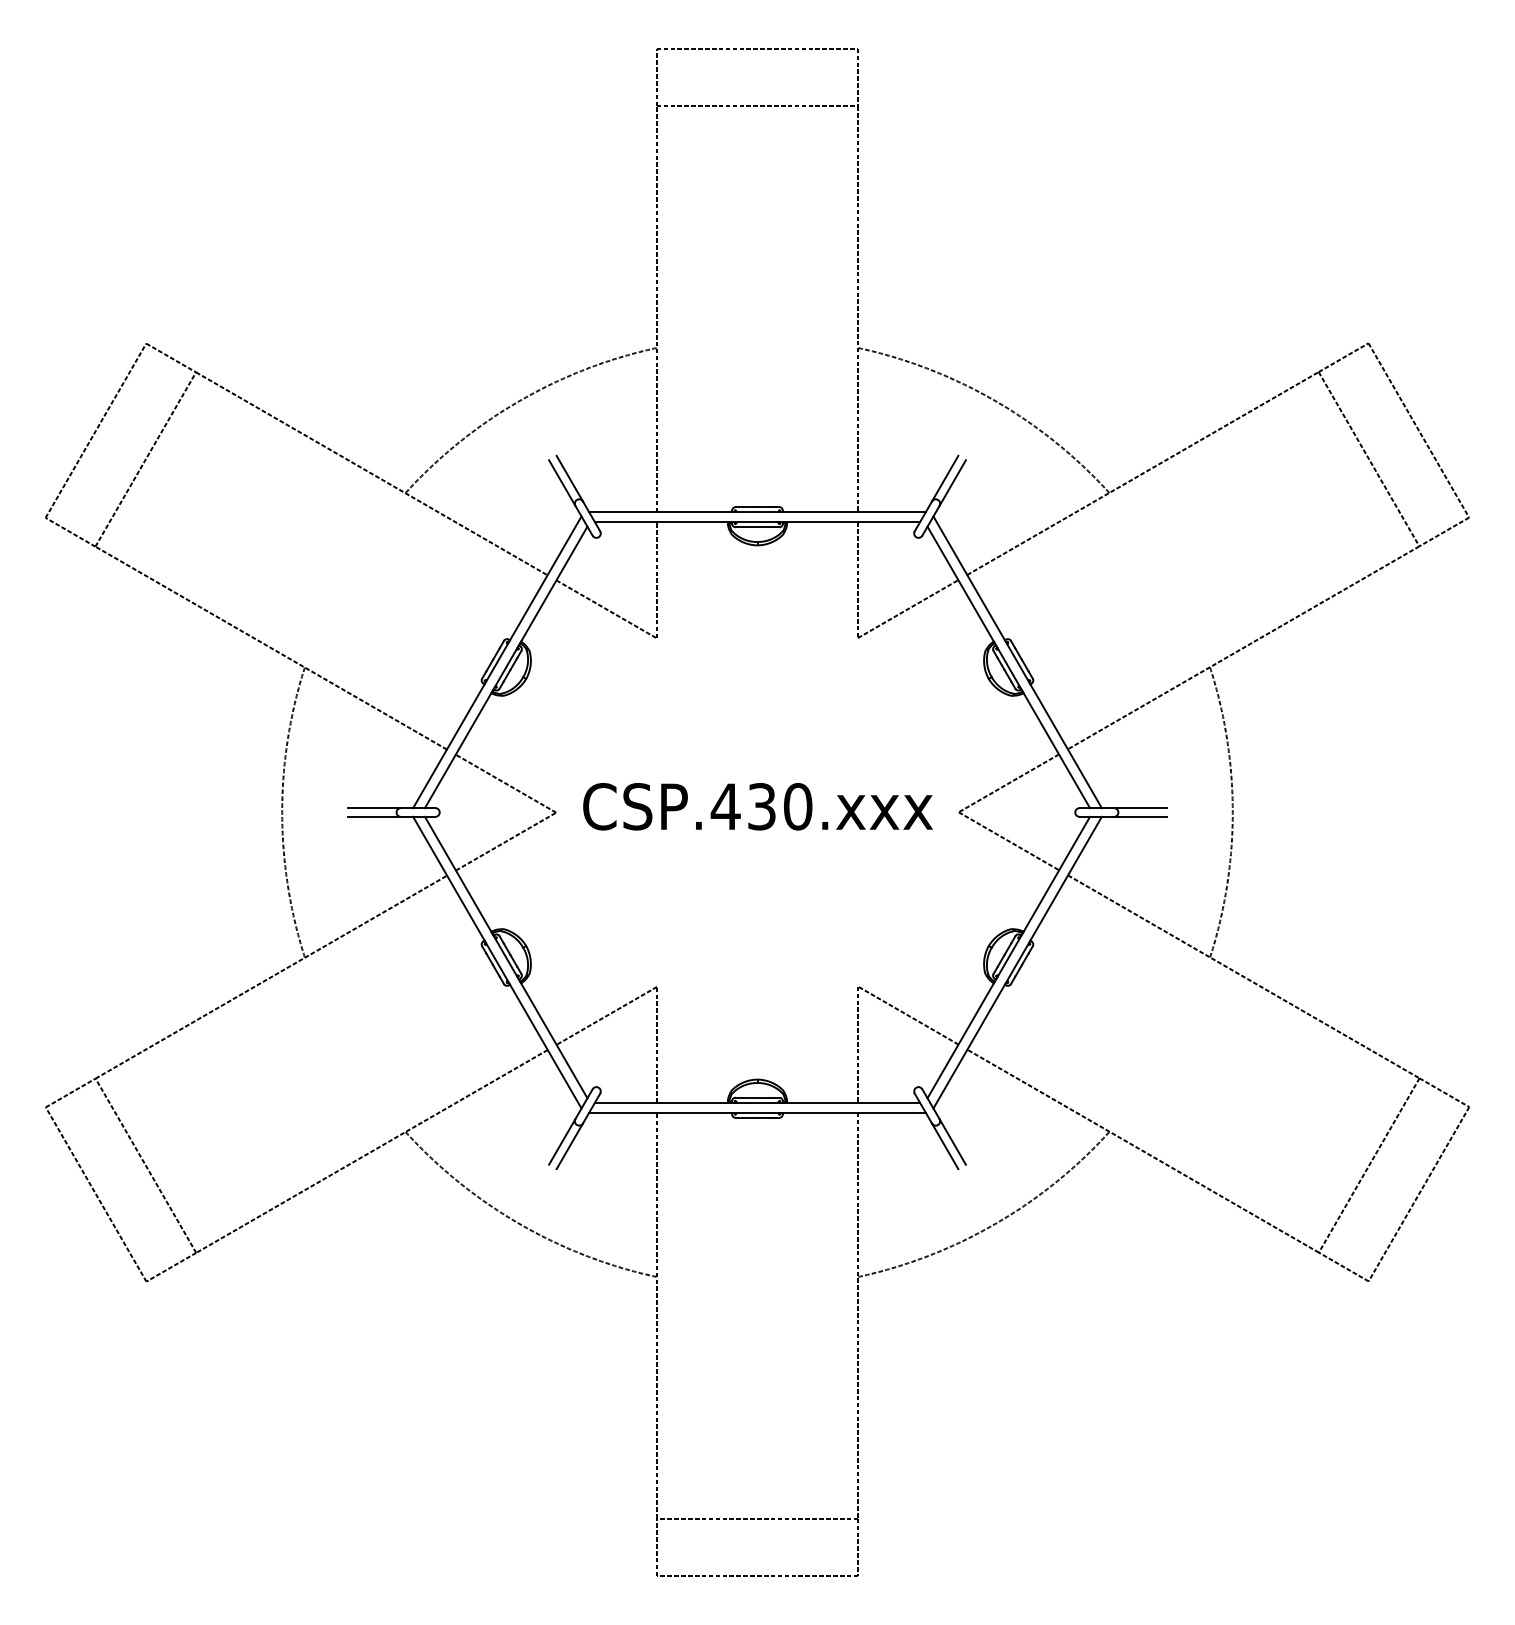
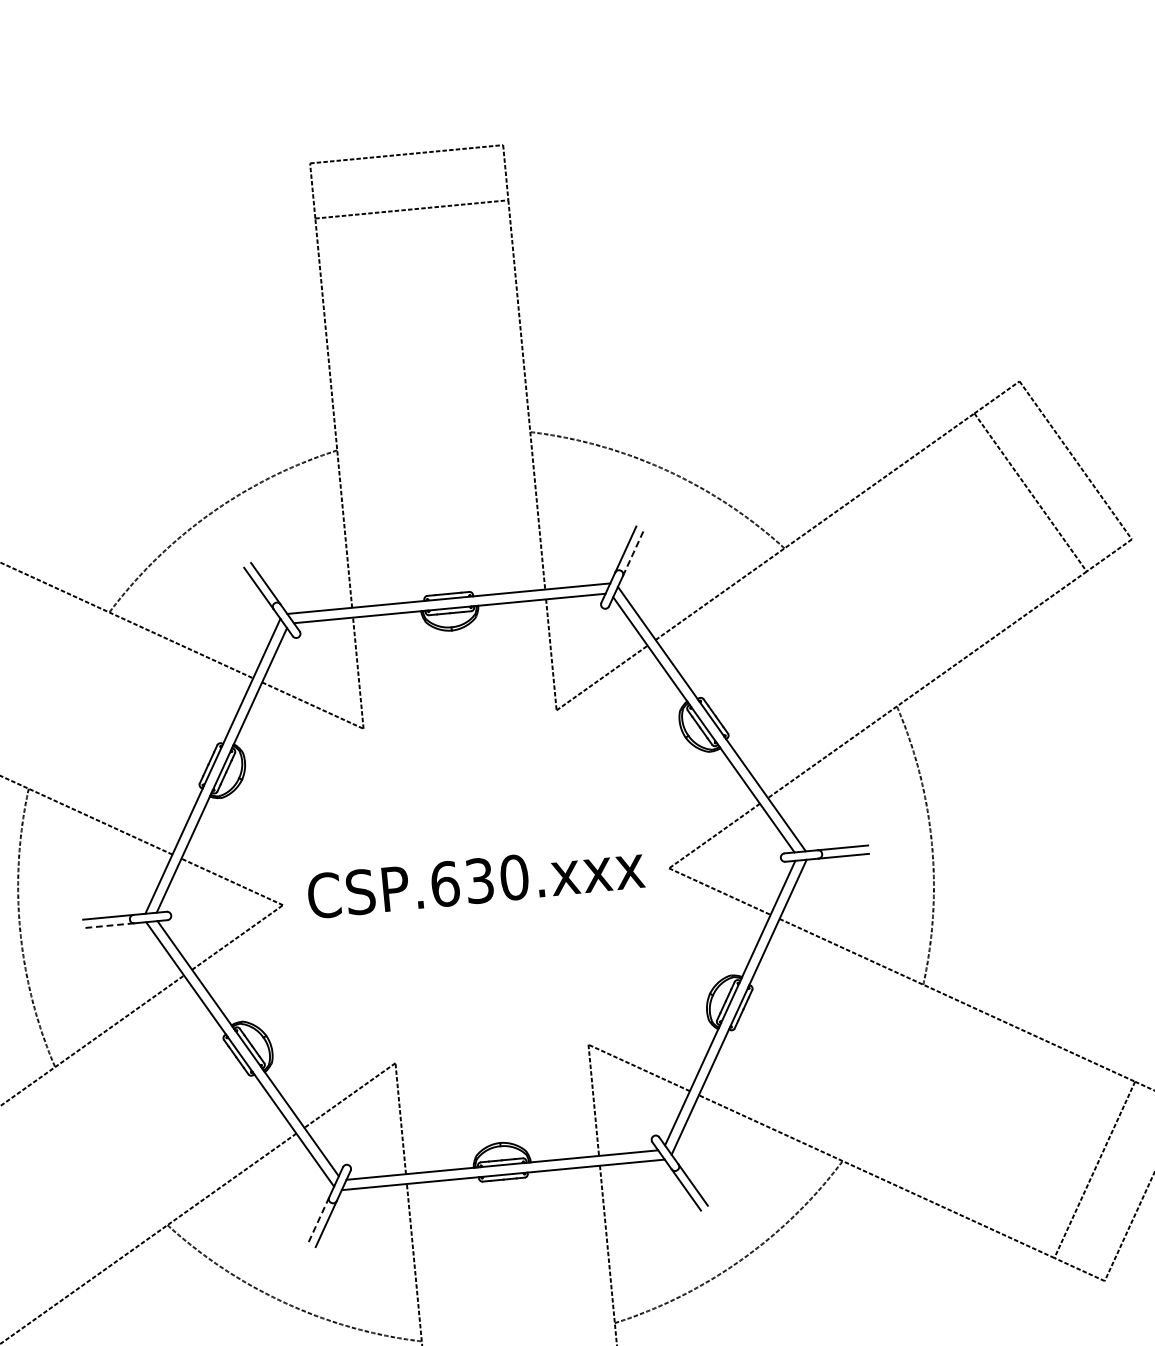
line: (953, 482) -> (634, 552), solid -> dashed
text: (725, 806) -> (444, 883), CSP.430.xxx -> CSP.630.xxx
line: (374, 816) -> (109, 925), solid -> dashed
line: (561, 1142) -> (317, 1221), solid -> dashed

